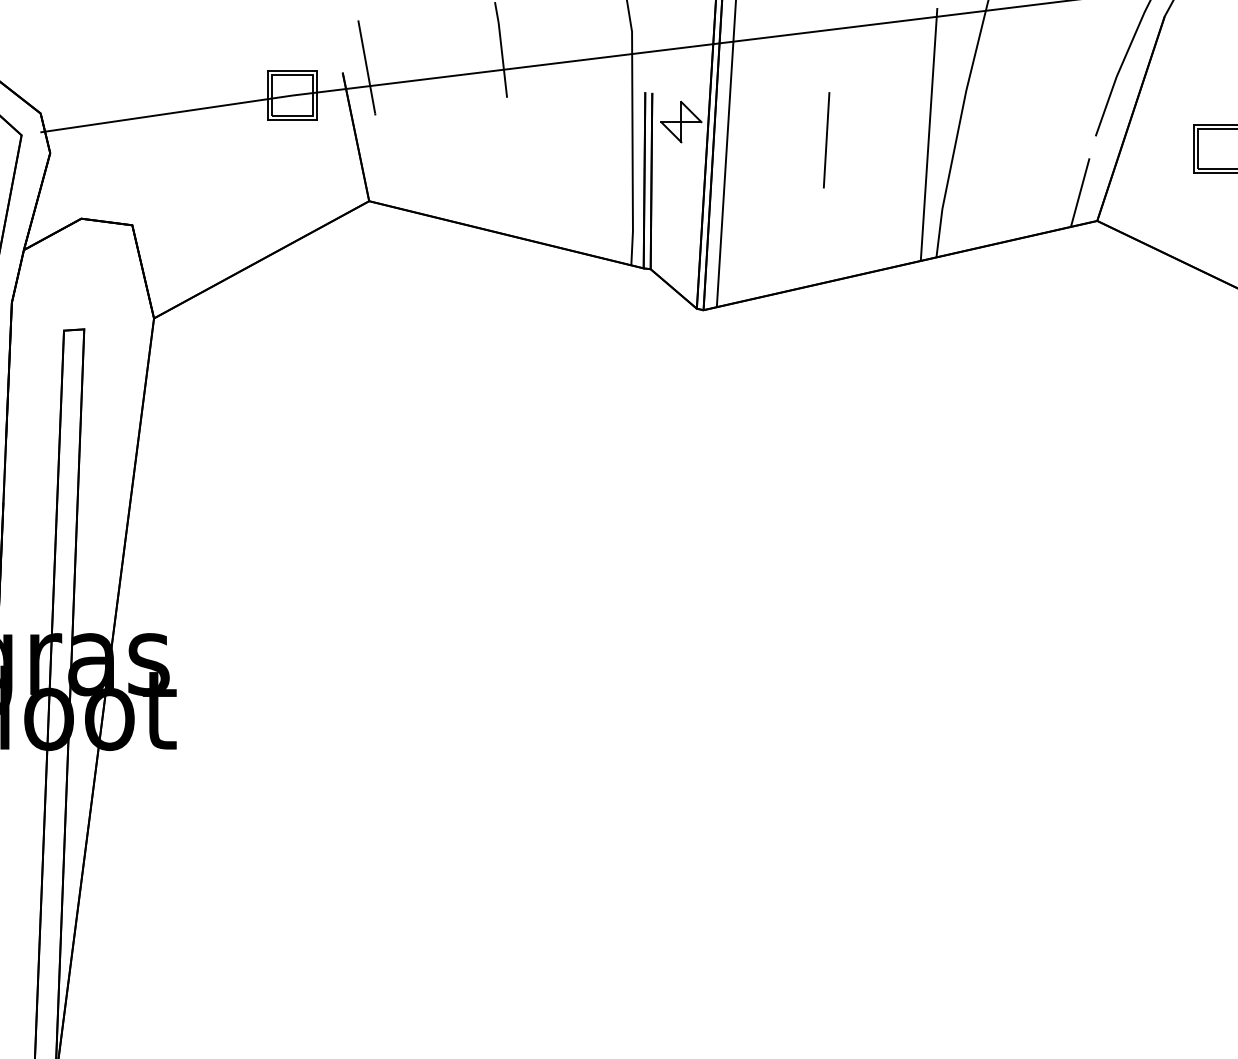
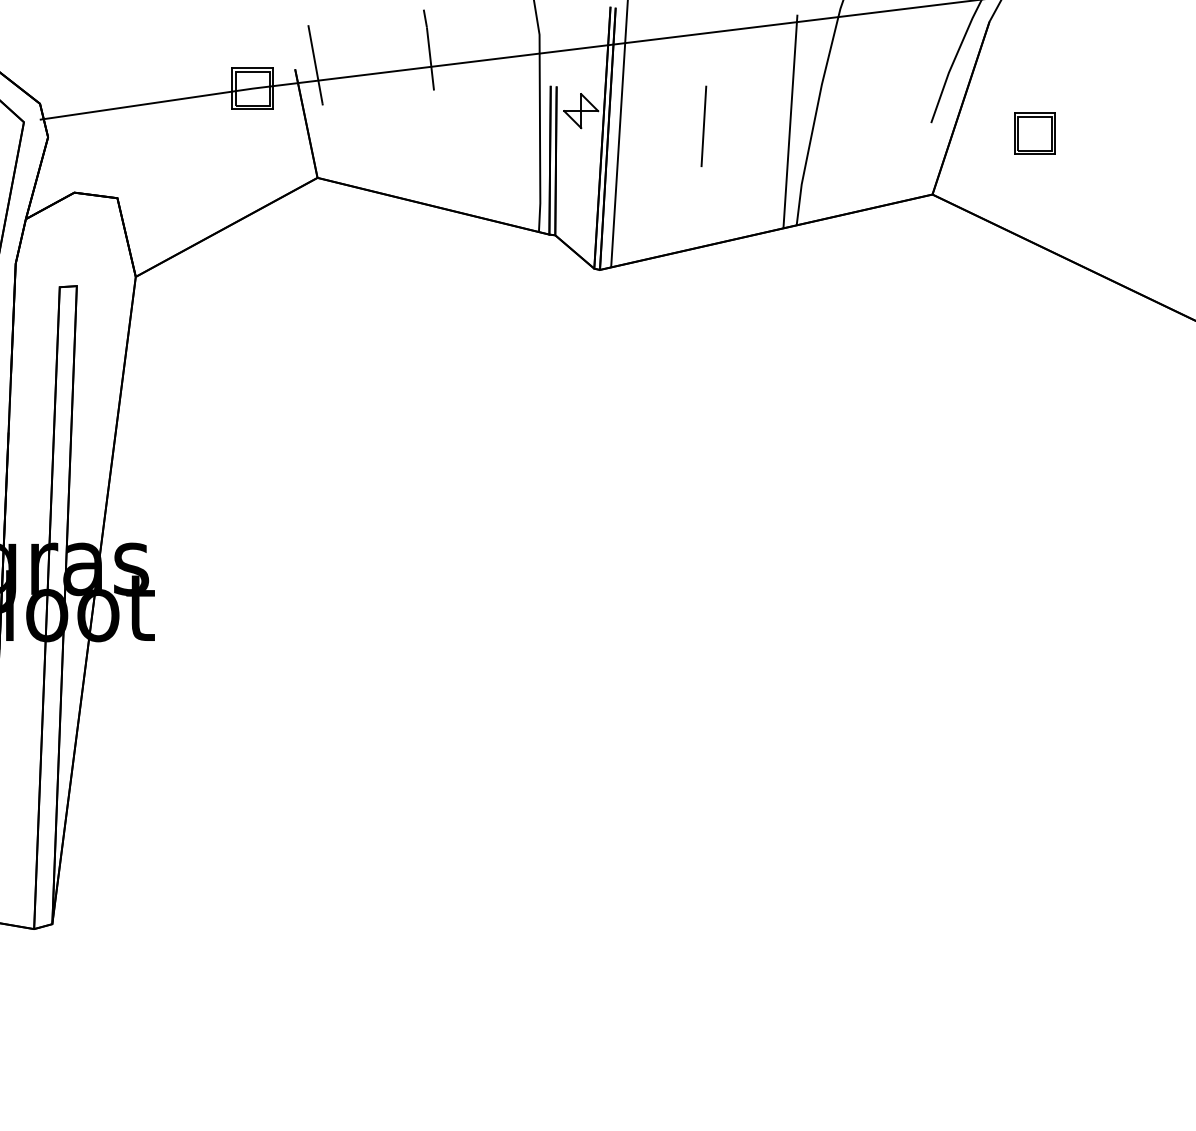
line: (1079, 192) -> (917, 170), removed

